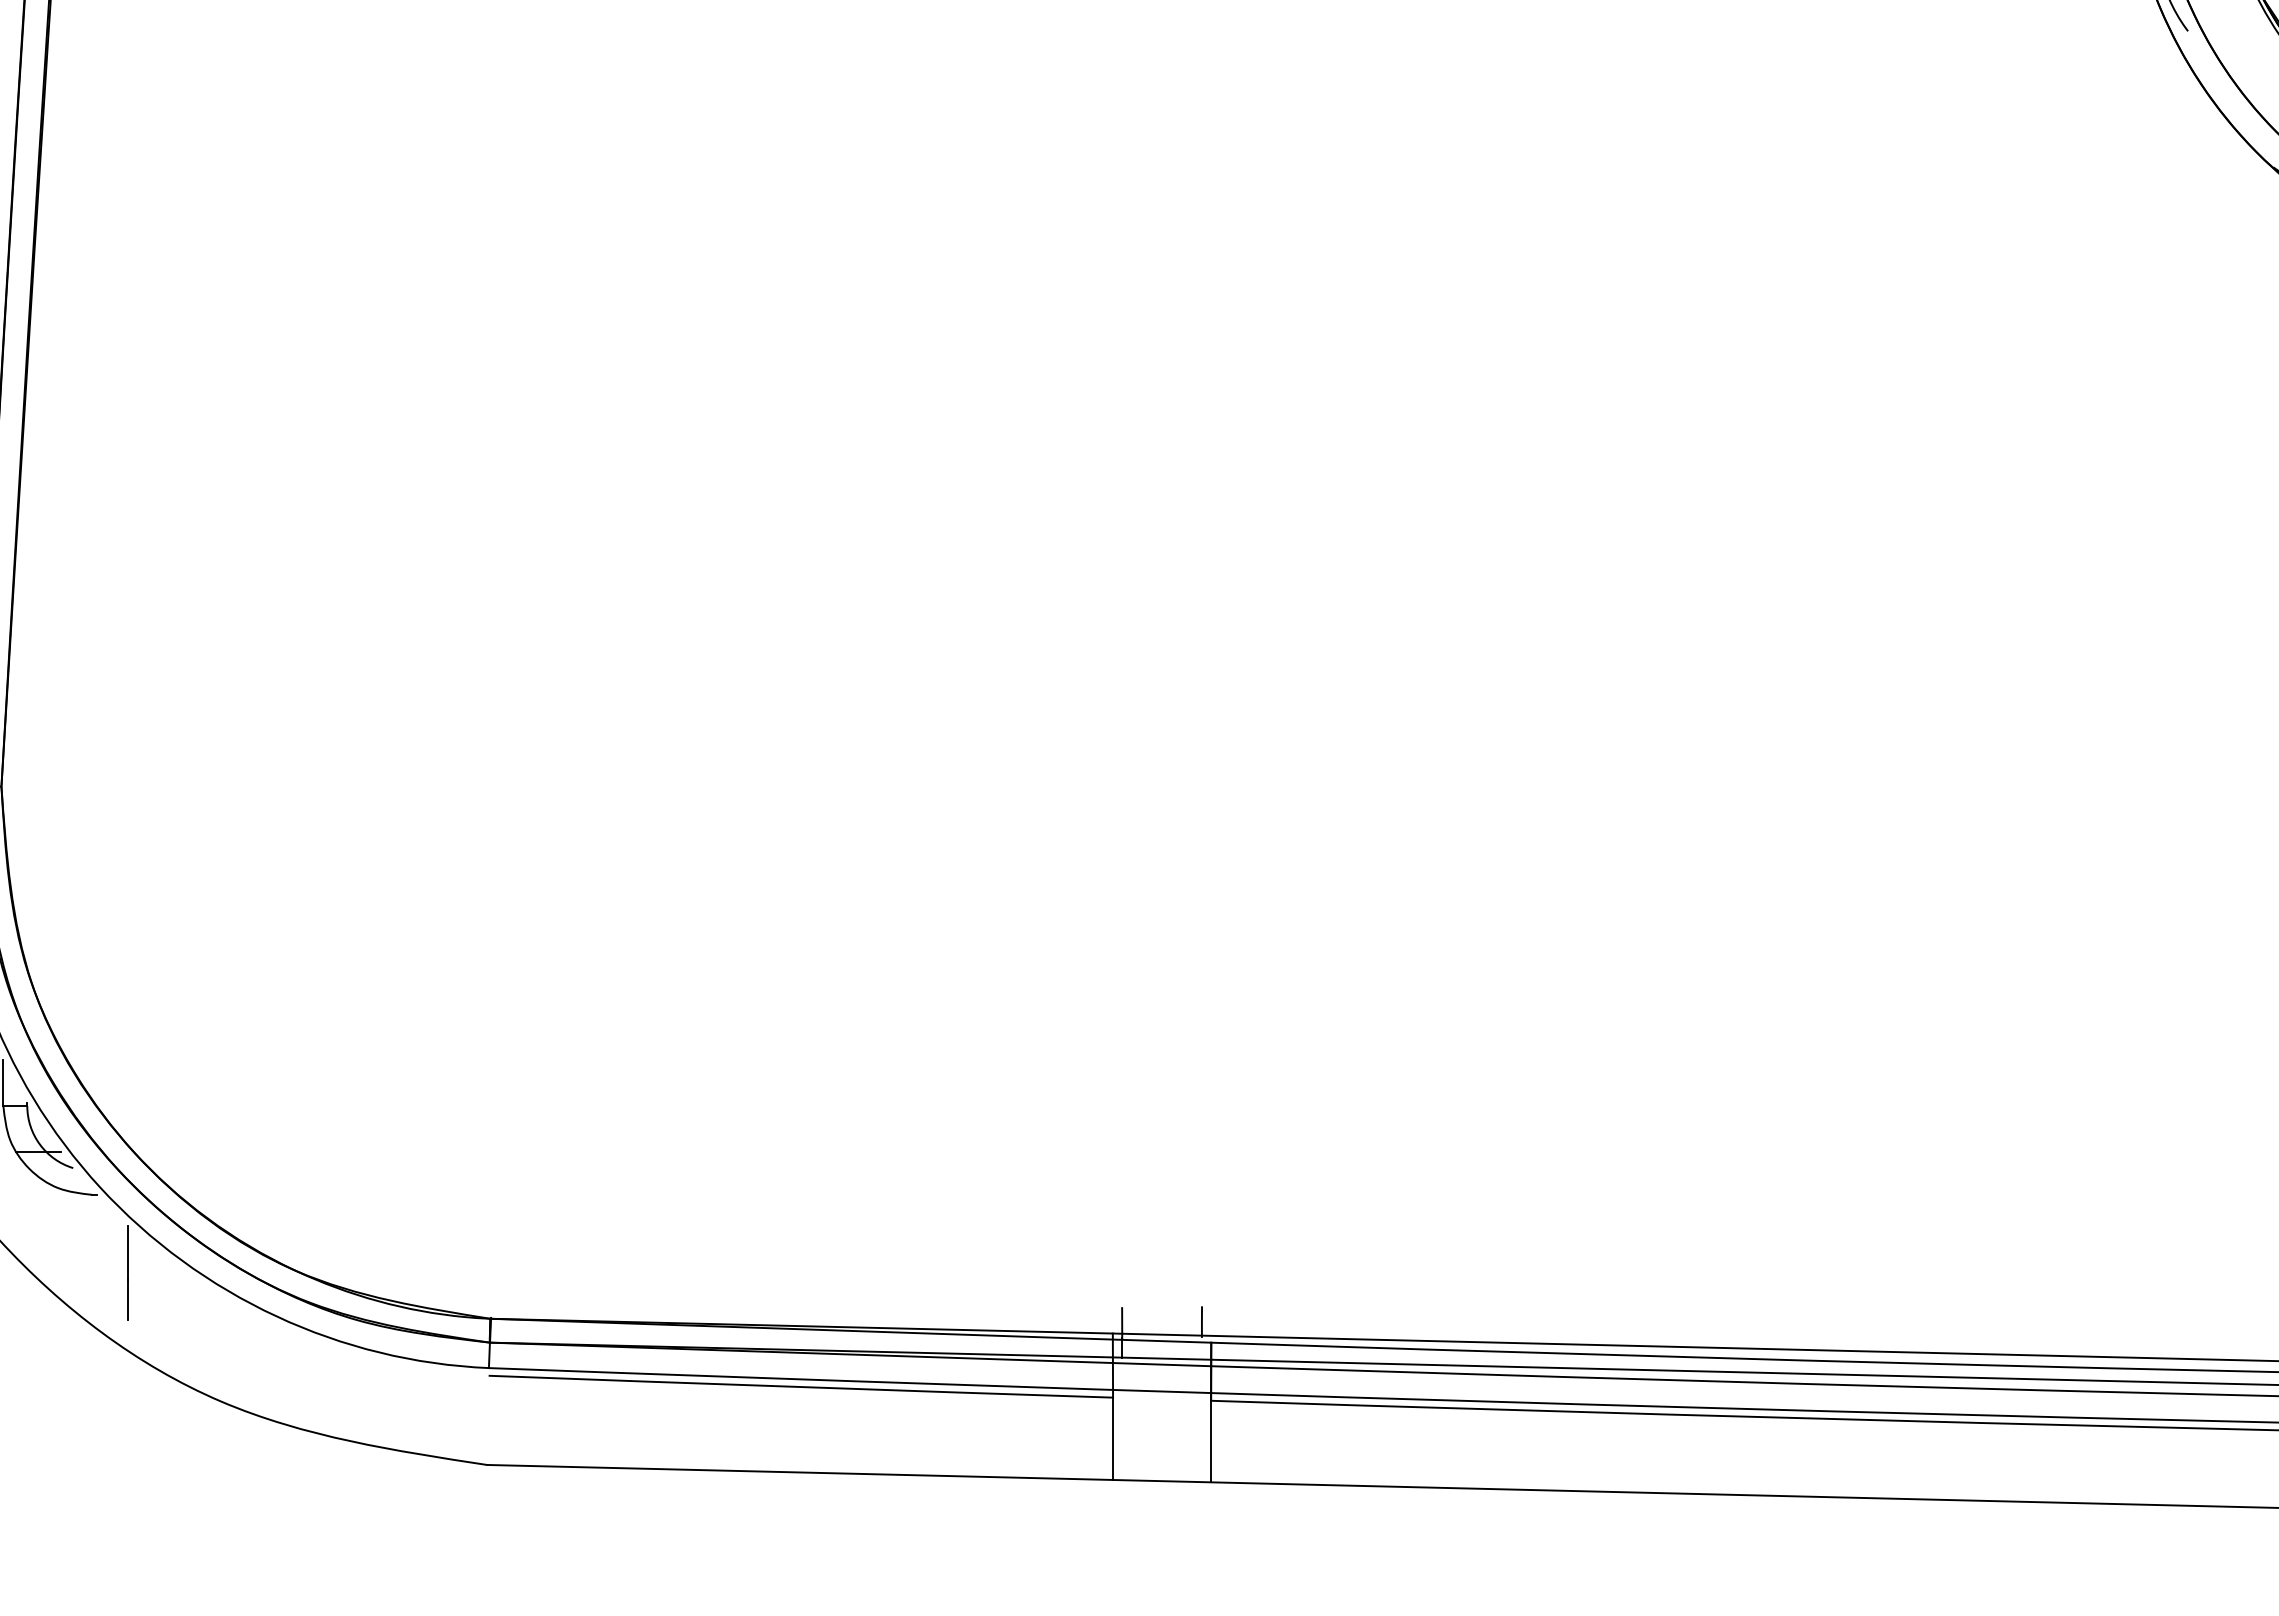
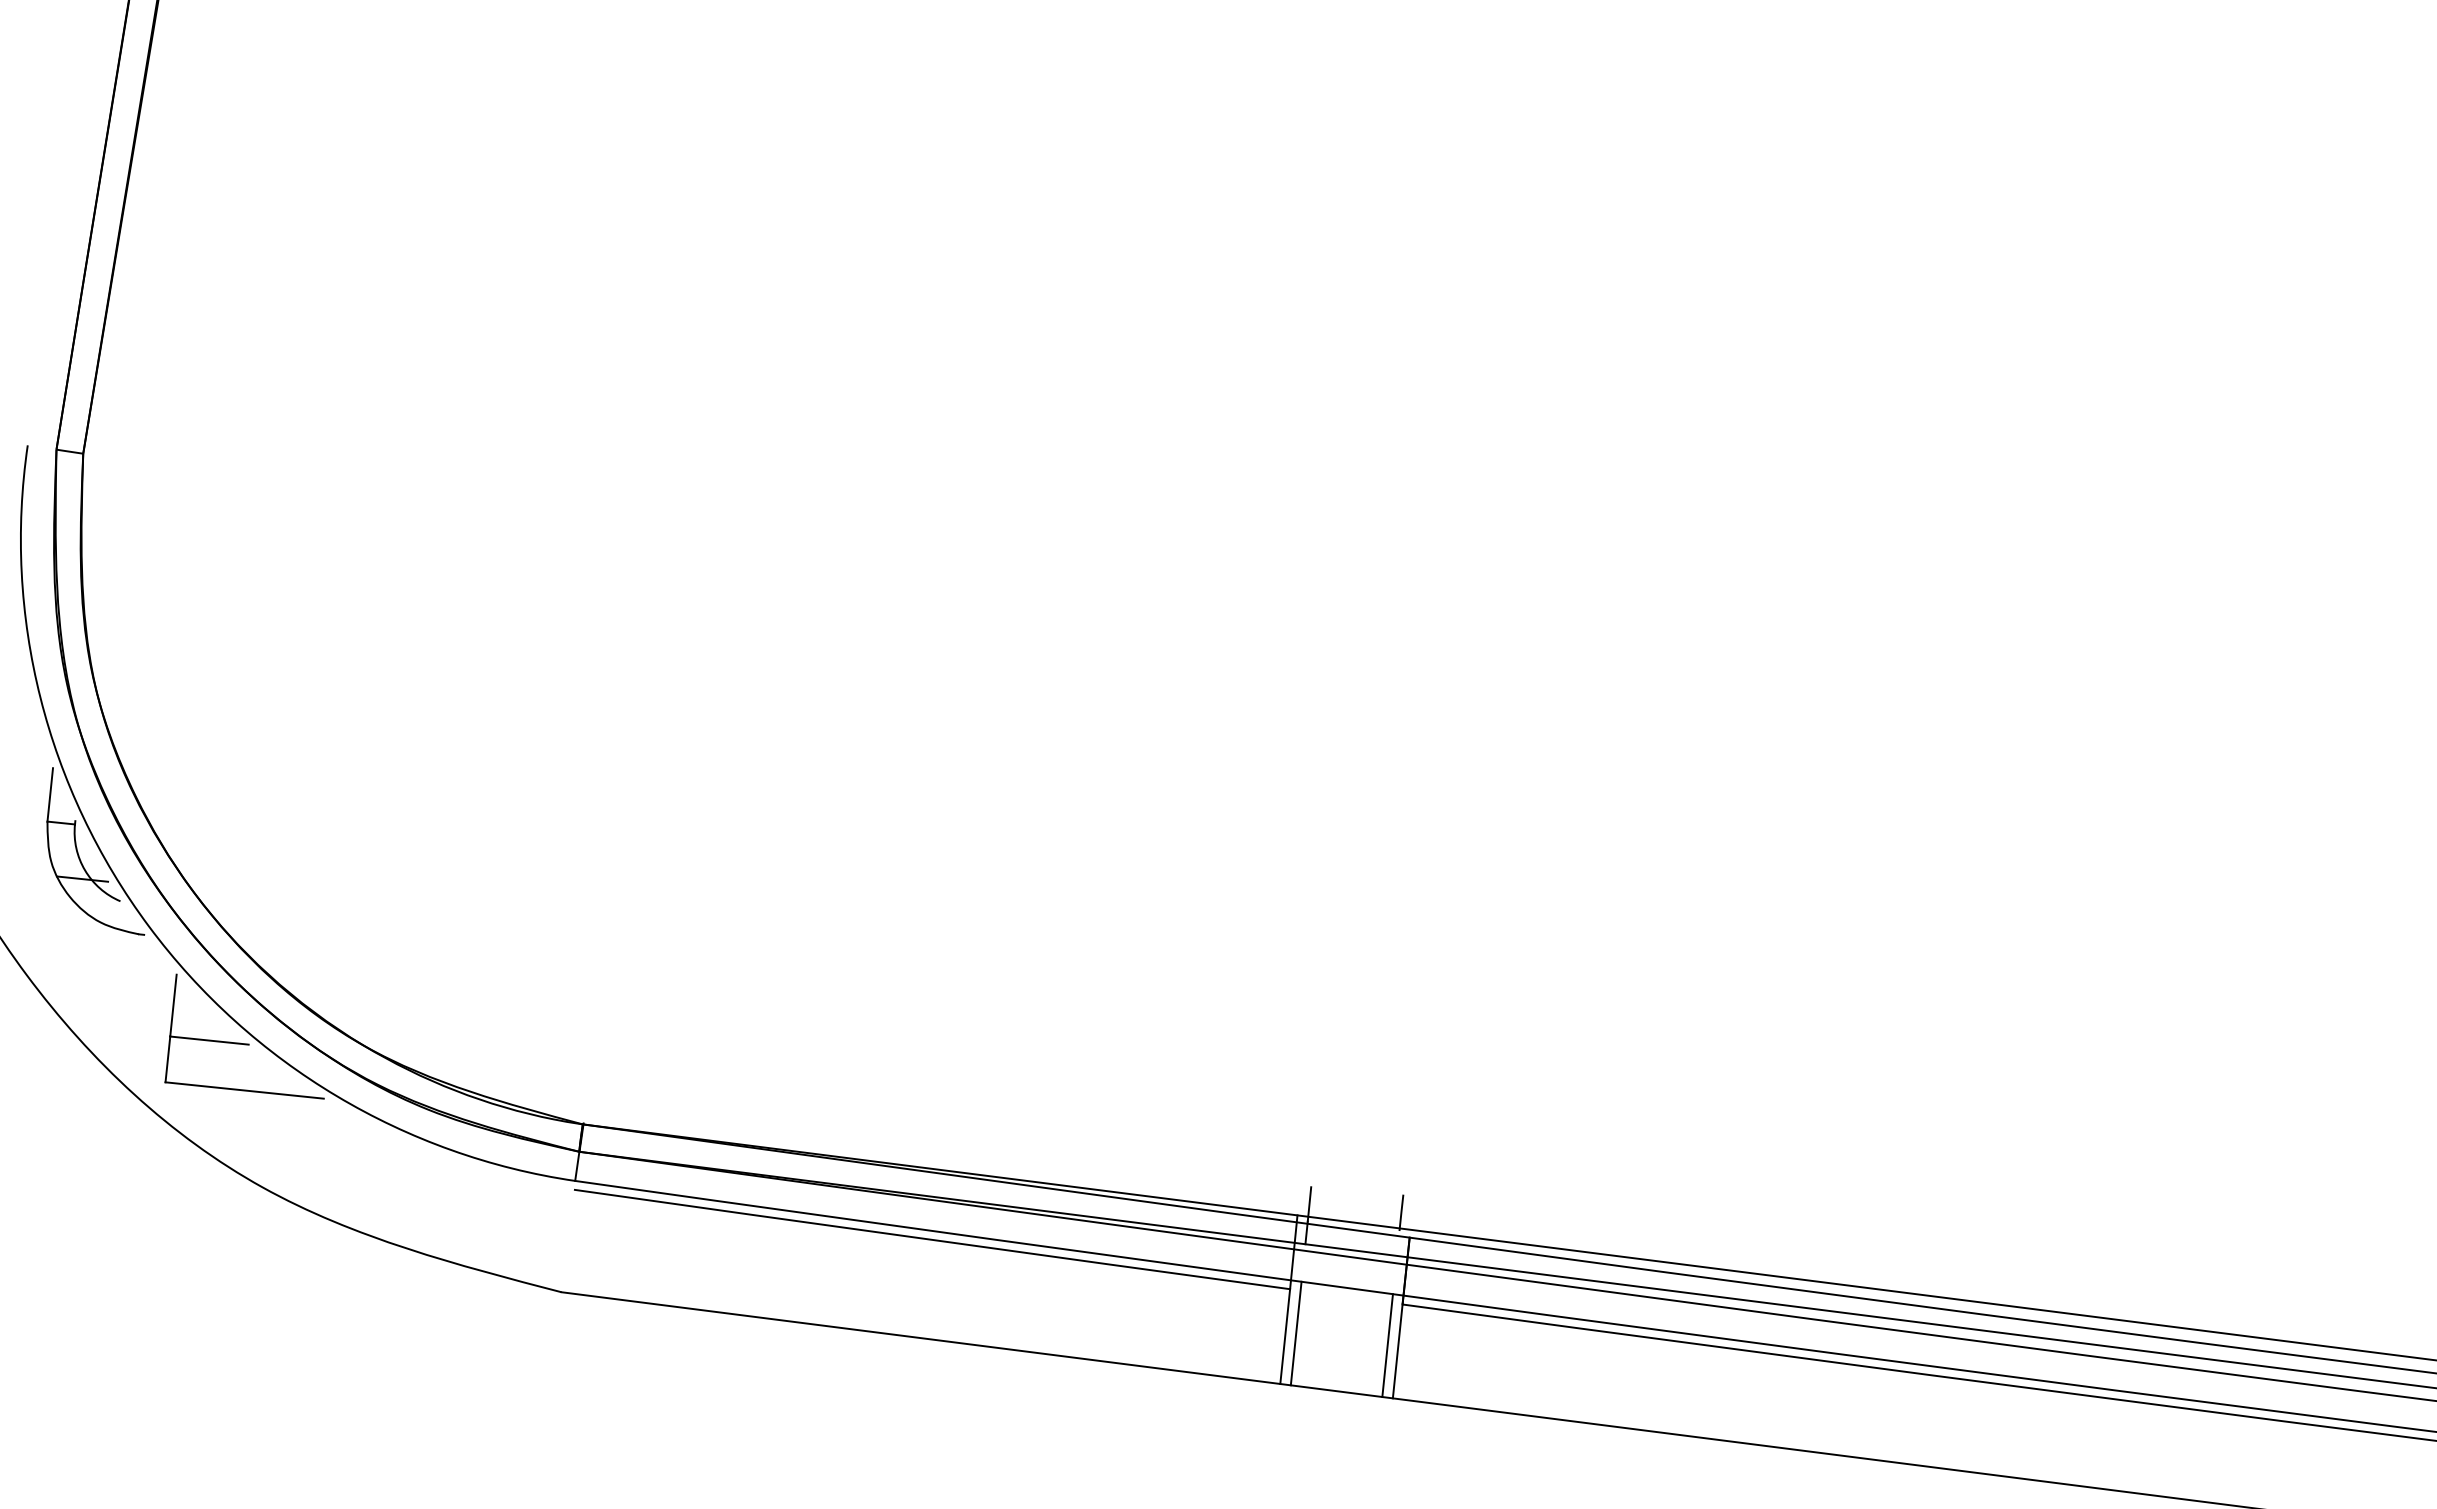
line: (162, 1279) -> (209, 1040), added
line: (196, 1319) -> (244, 1090), added
line: (1122, 1435) -> (1296, 1333), added
line: (1201, 1437) -> (1387, 1345), added

